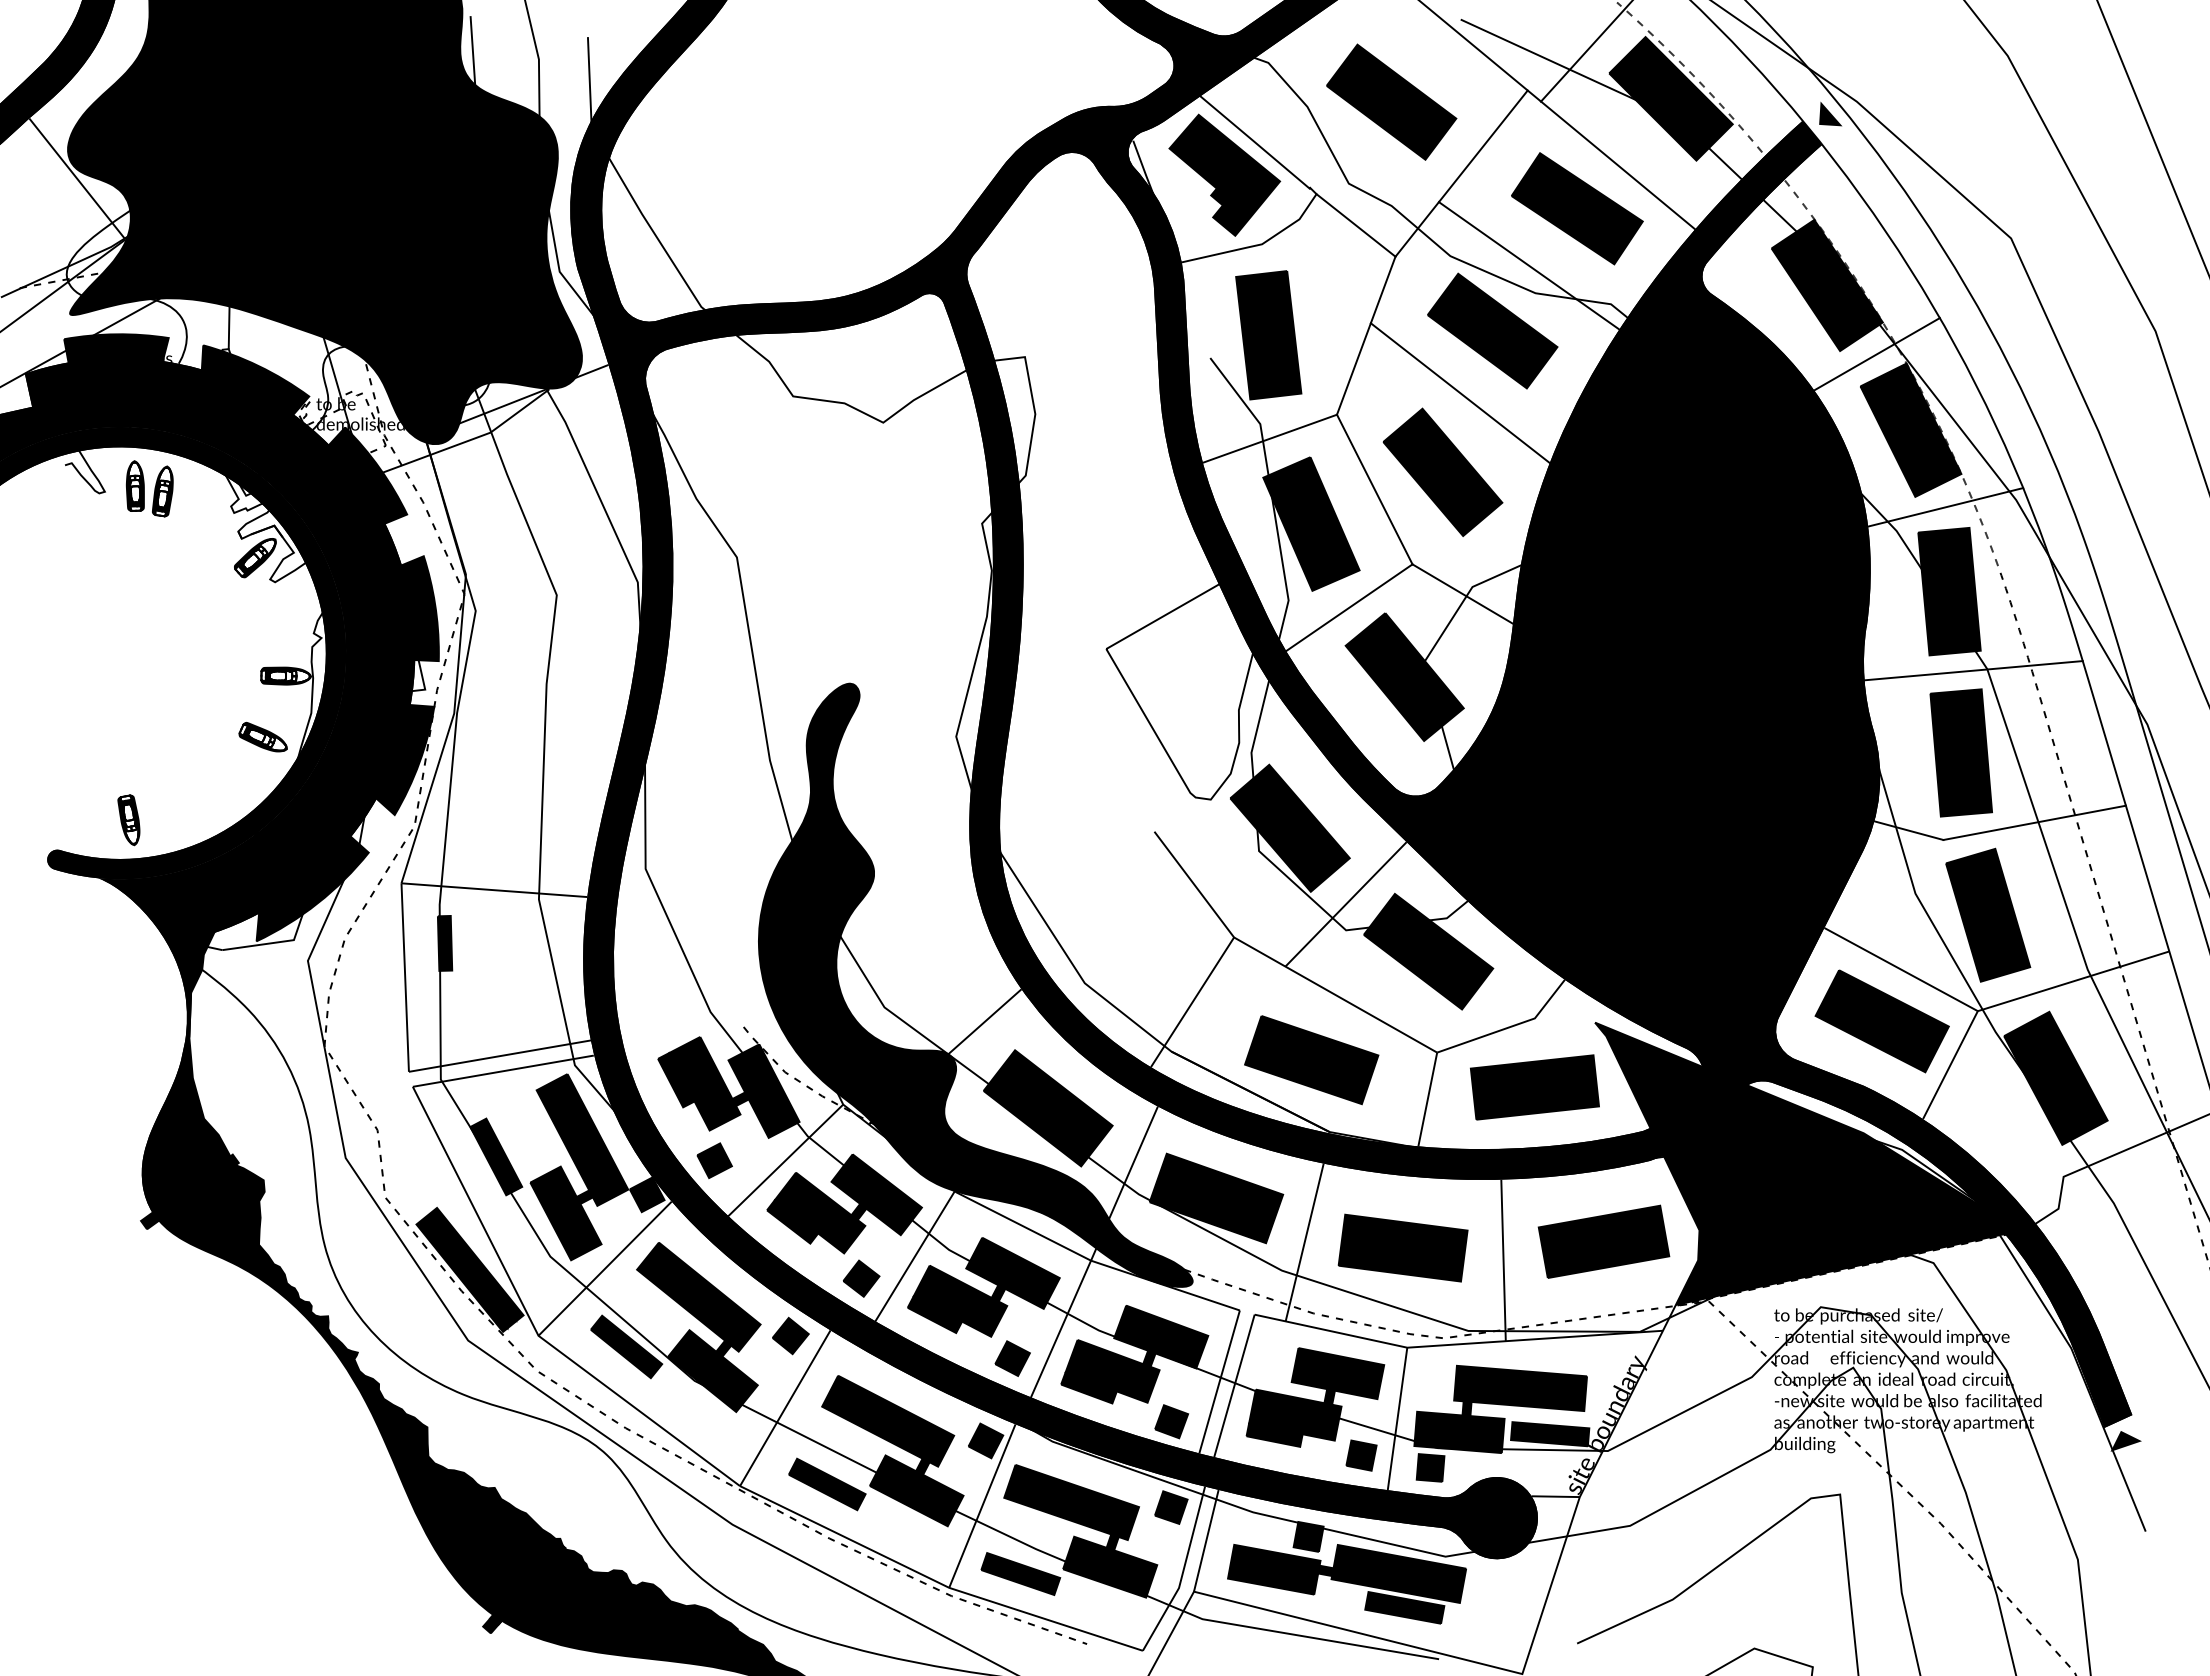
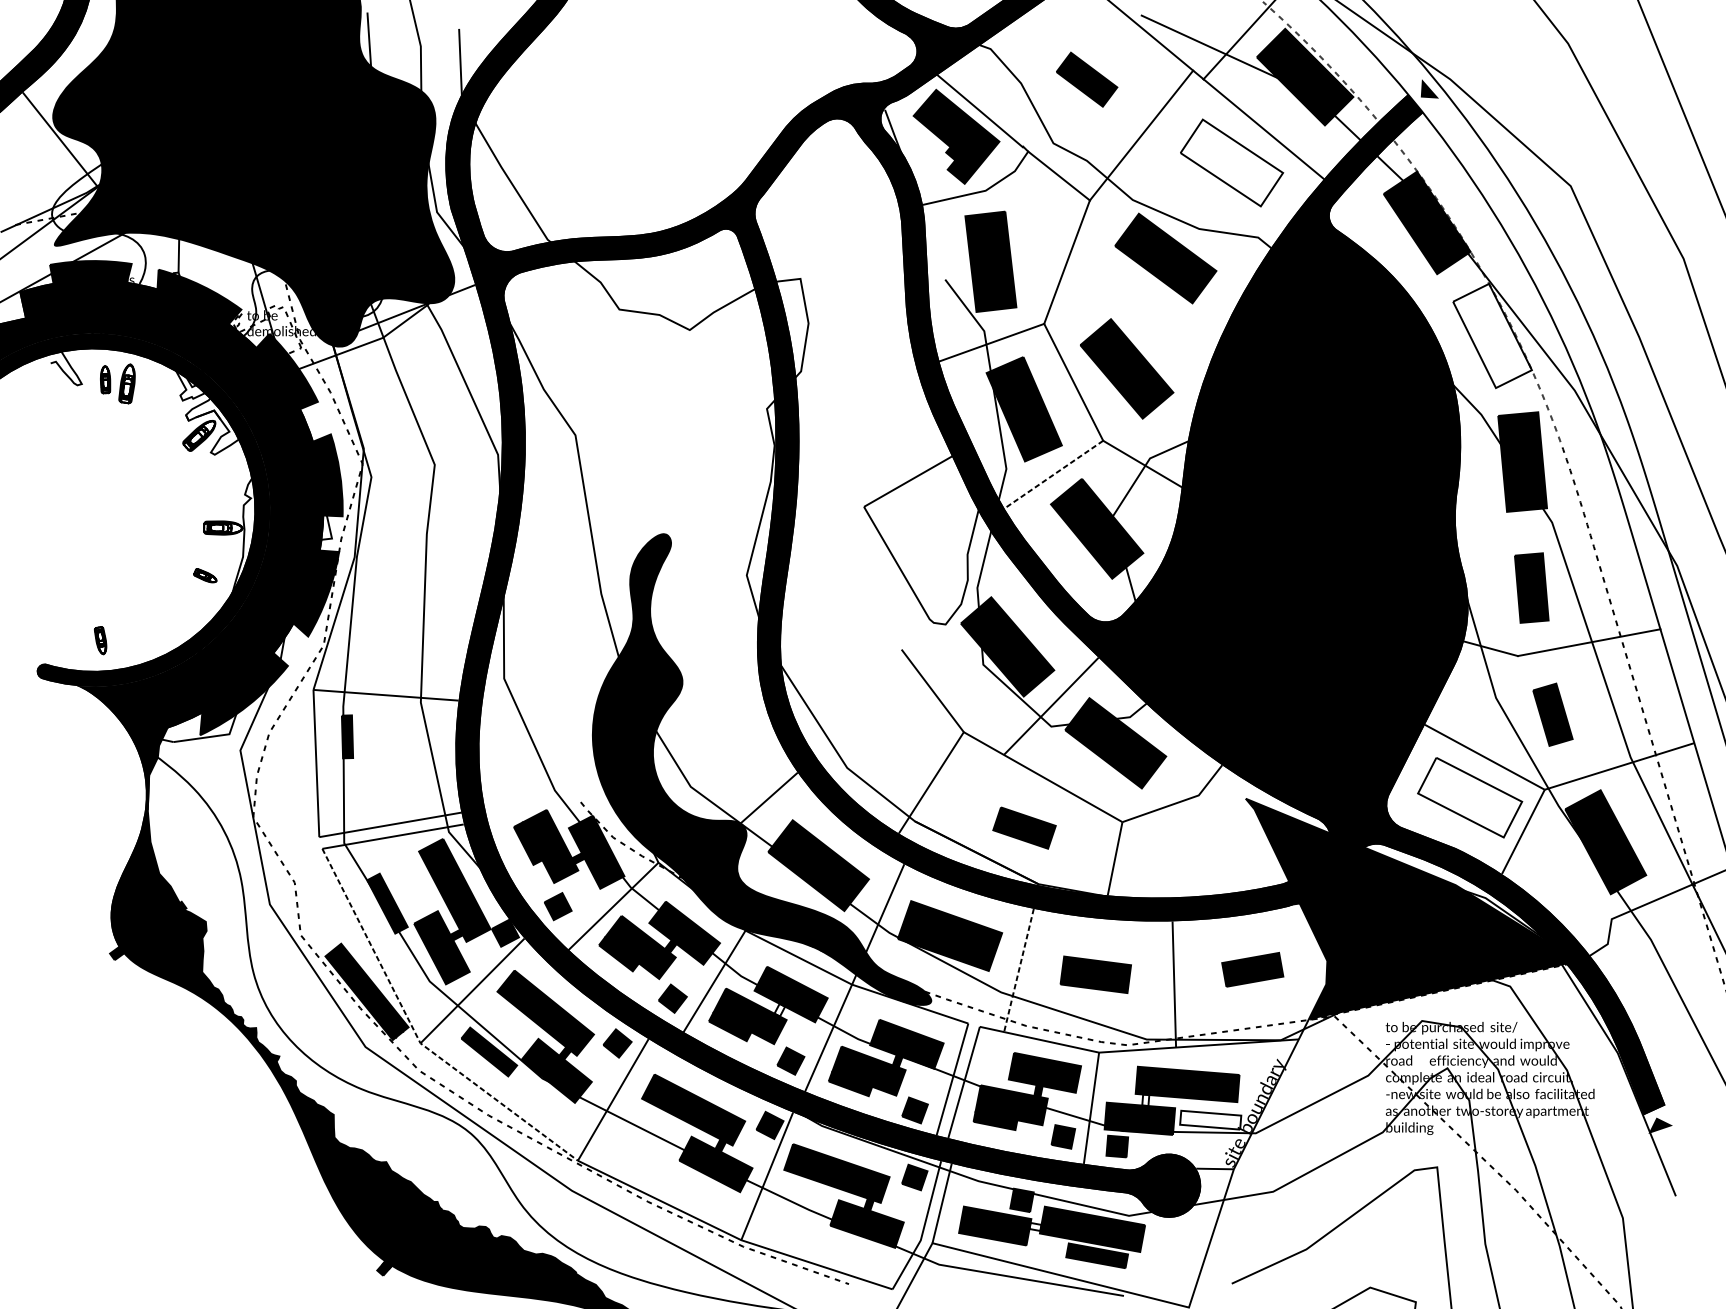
part: (1391, 101) -> (1086, 79), size x0.6
fill: (1576, 208) -> (1231, 162), removed
line: (1528, 265) -> (1193, 207), removed
line: (1876, 354) -> (1465, 276), removed
line: (1459, 393) -> (1139, 307), removed
fill: (1910, 429) -> (1492, 335), removed
part: (134, 485) -> (104, 379), size x0.7
line: (1945, 507) -> (1519, 396), removed
line: (1348, 608) -> (1053, 475), solid -> dashed
line: (1973, 670) -> (1541, 523), removed
part: (262, 736) -> (204, 575), size x0.6
part: (1960, 752) -> (1531, 587), size x0.7
part: (128, 820) -> (100, 640), size x0.7
part: (1988, 914) -> (1553, 714), size x0.6
fill: (1881, 1021) -> (1469, 797), removed
part: (1311, 1060) -> (1024, 828), size x0.6
part: (1534, 1087) -> (1198, 849), removed
part: (1603, 1241) -> (1252, 969), size x0.6
line: (1304, 1242) -> (1018, 970), solid -> dashed
part: (1402, 1247) -> (1095, 974), size x0.7
fill: (998, 1293) -> (779, 1010), removed
line: (532, 1324) -> (415, 1034), solid -> dashed
fill: (1466, 1408) -> (1145, 1100), removed
fill: (1550, 1434) -> (1210, 1120), removed
part: (827, 1484) -> (646, 1159), removed
fill: (1325, 1570) -> (1035, 1226), removed
part: (1020, 1573) -> (796, 1228), removed

